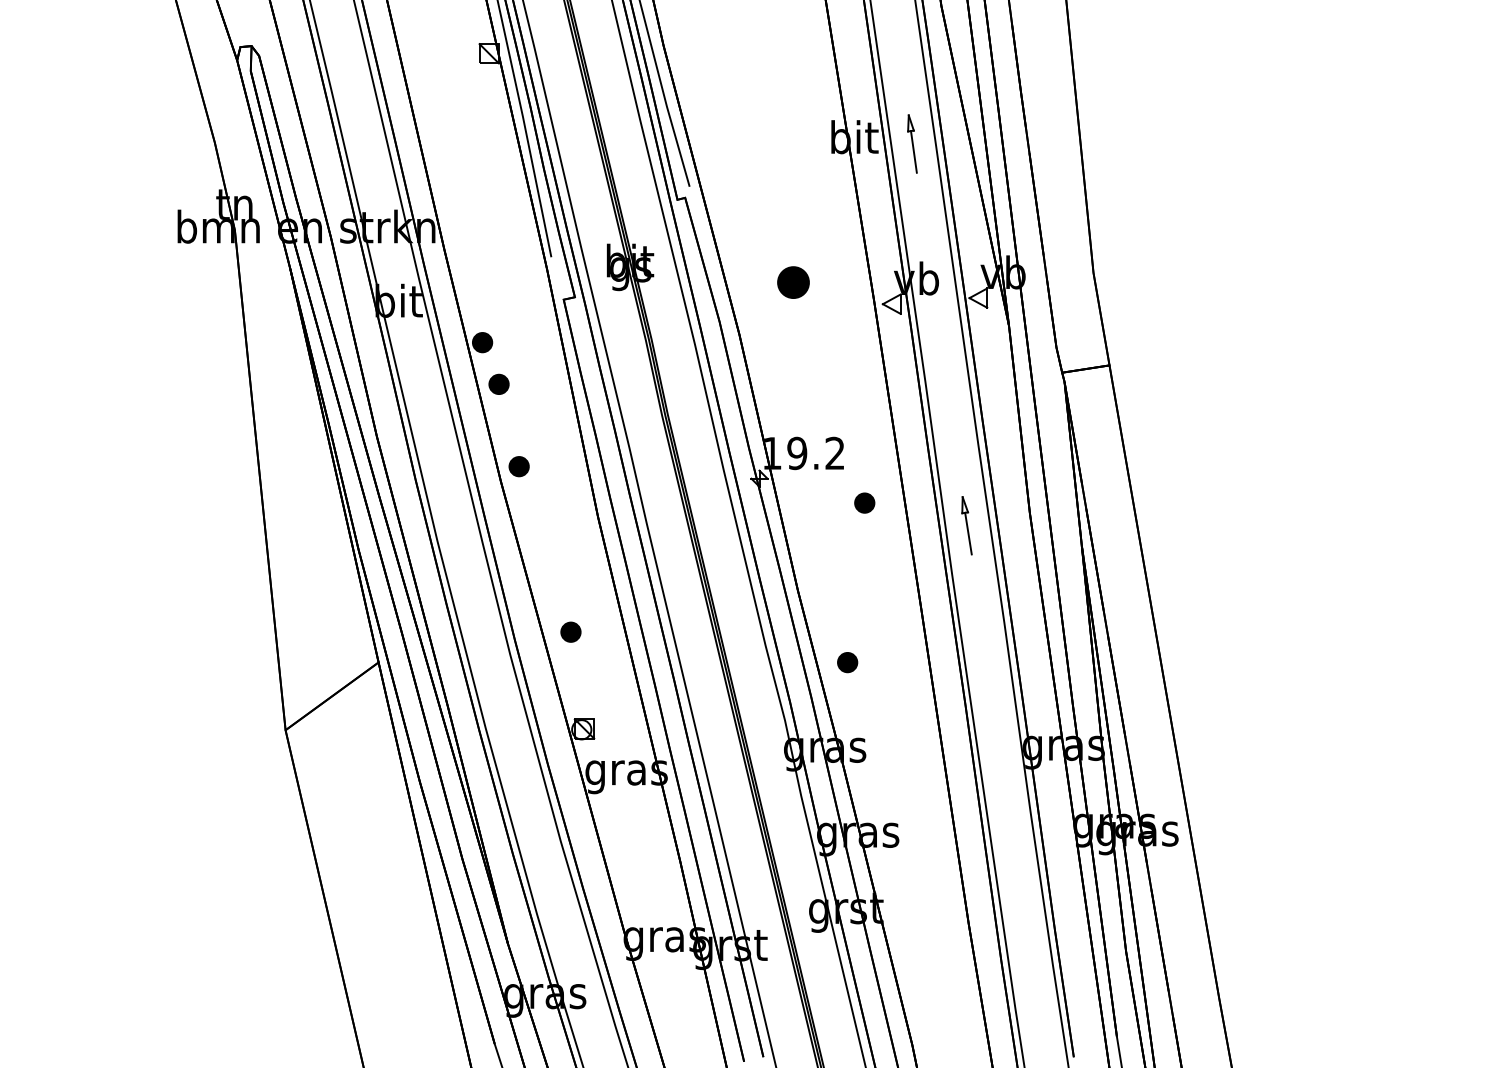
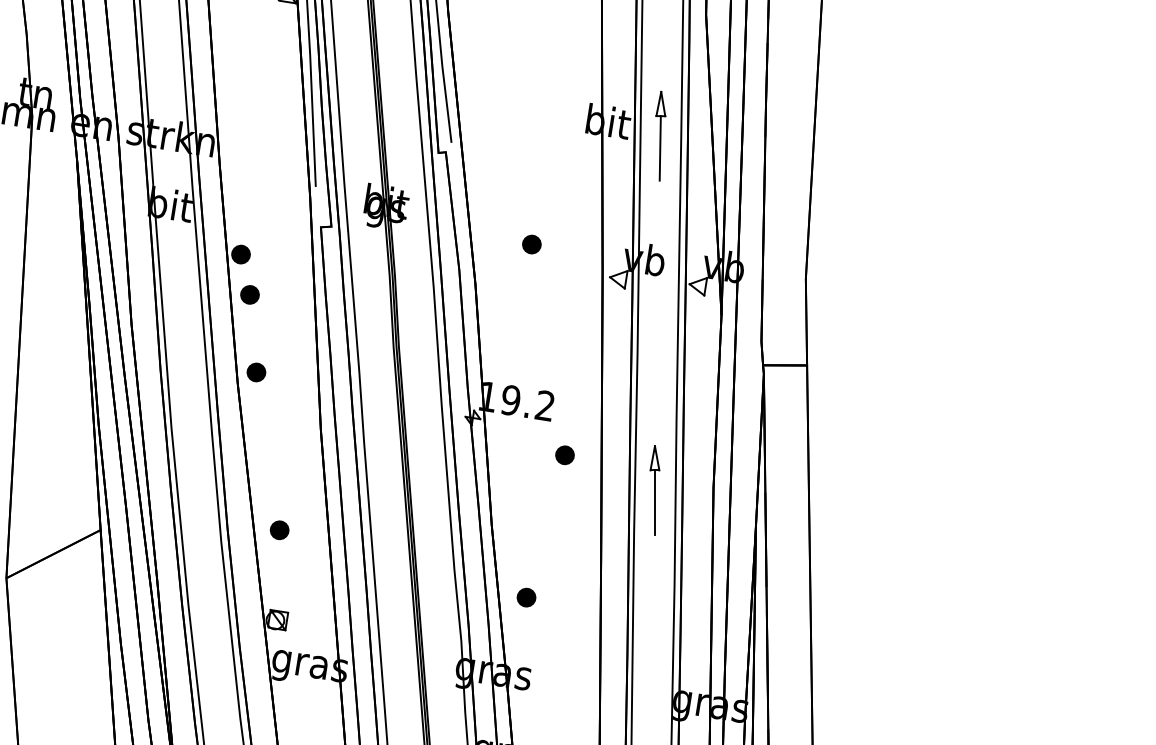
part: (912, 143) -> (660, 135), size x1.67
part: (792, 281) -> (531, 243), size x0.62
part: (966, 525) -> (654, 490), size x1.67

